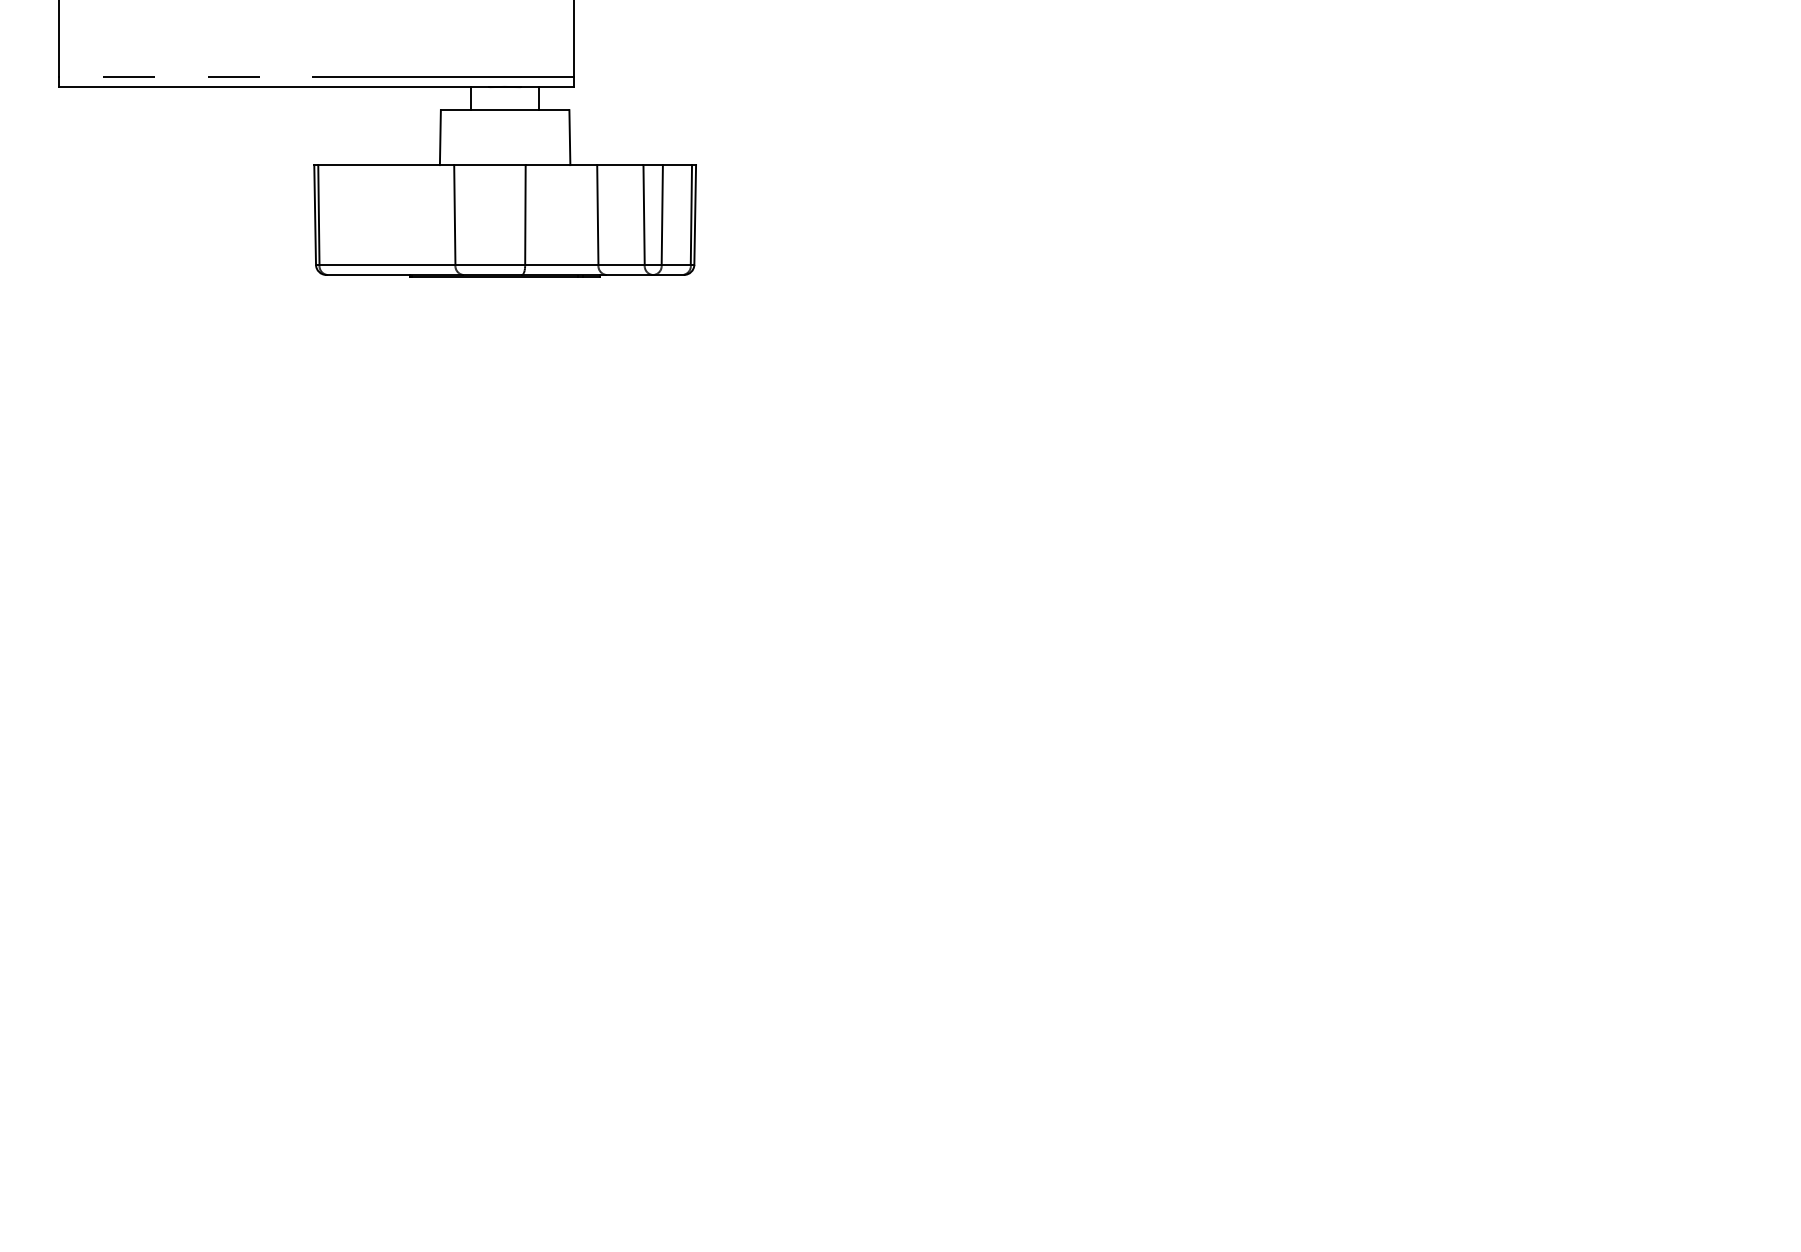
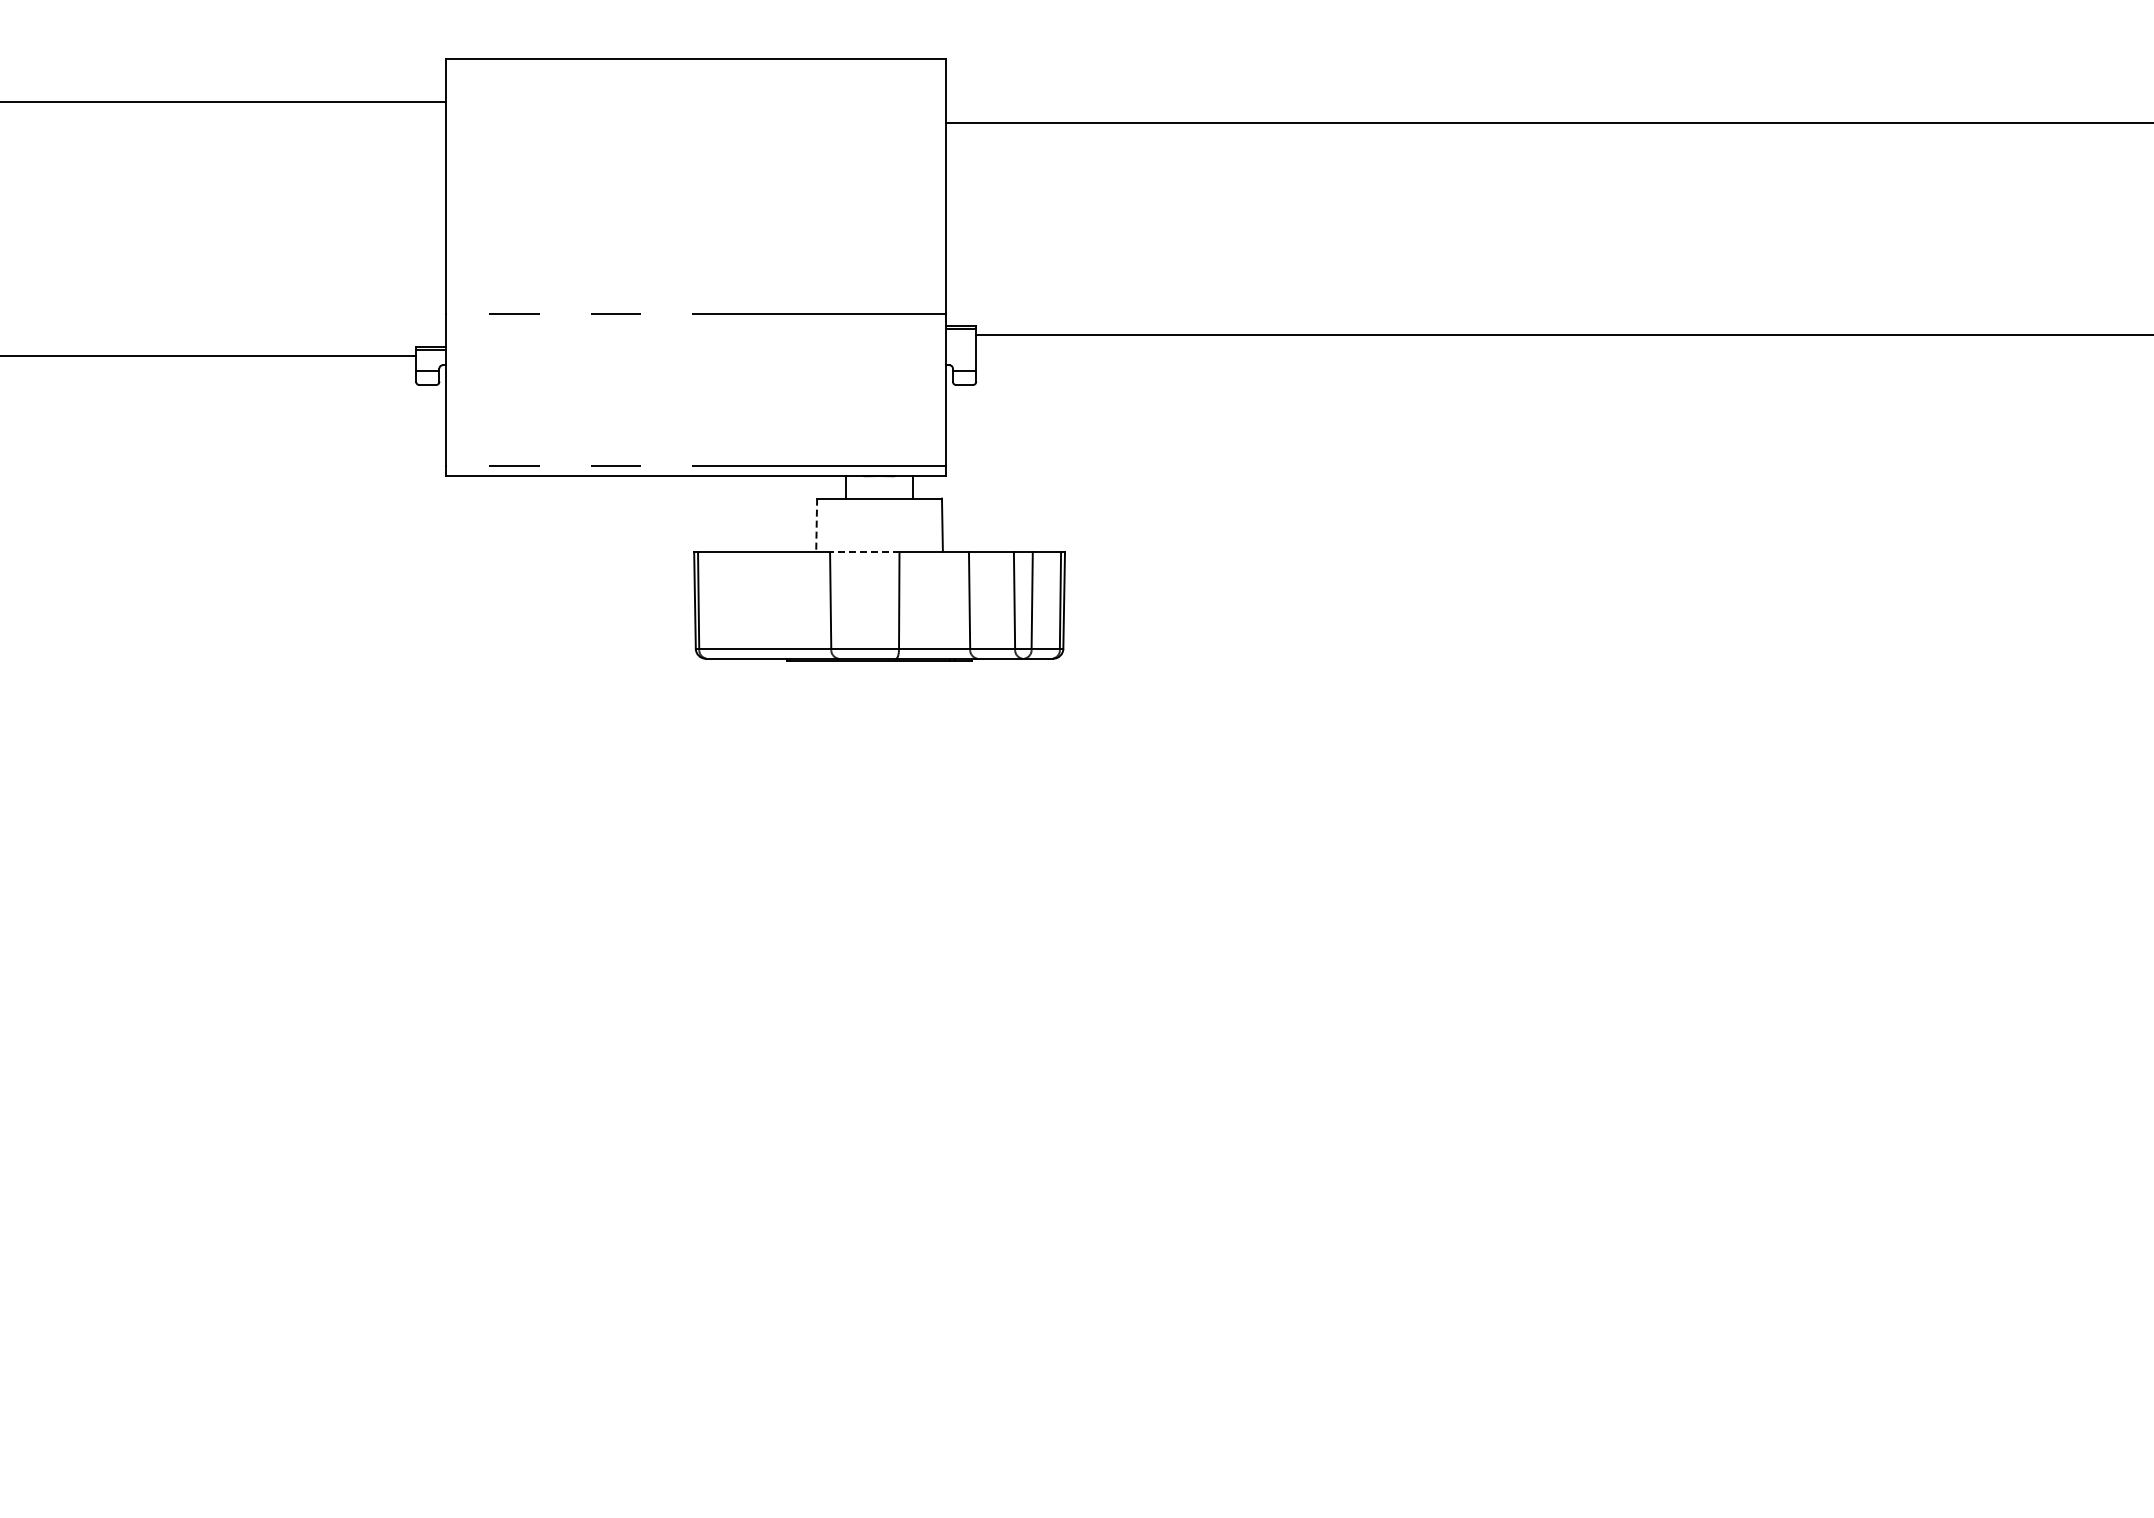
line: (440, 137) -> (816, 525), solid -> dashed
line: (489, 165) -> (864, 552), solid -> dashed

